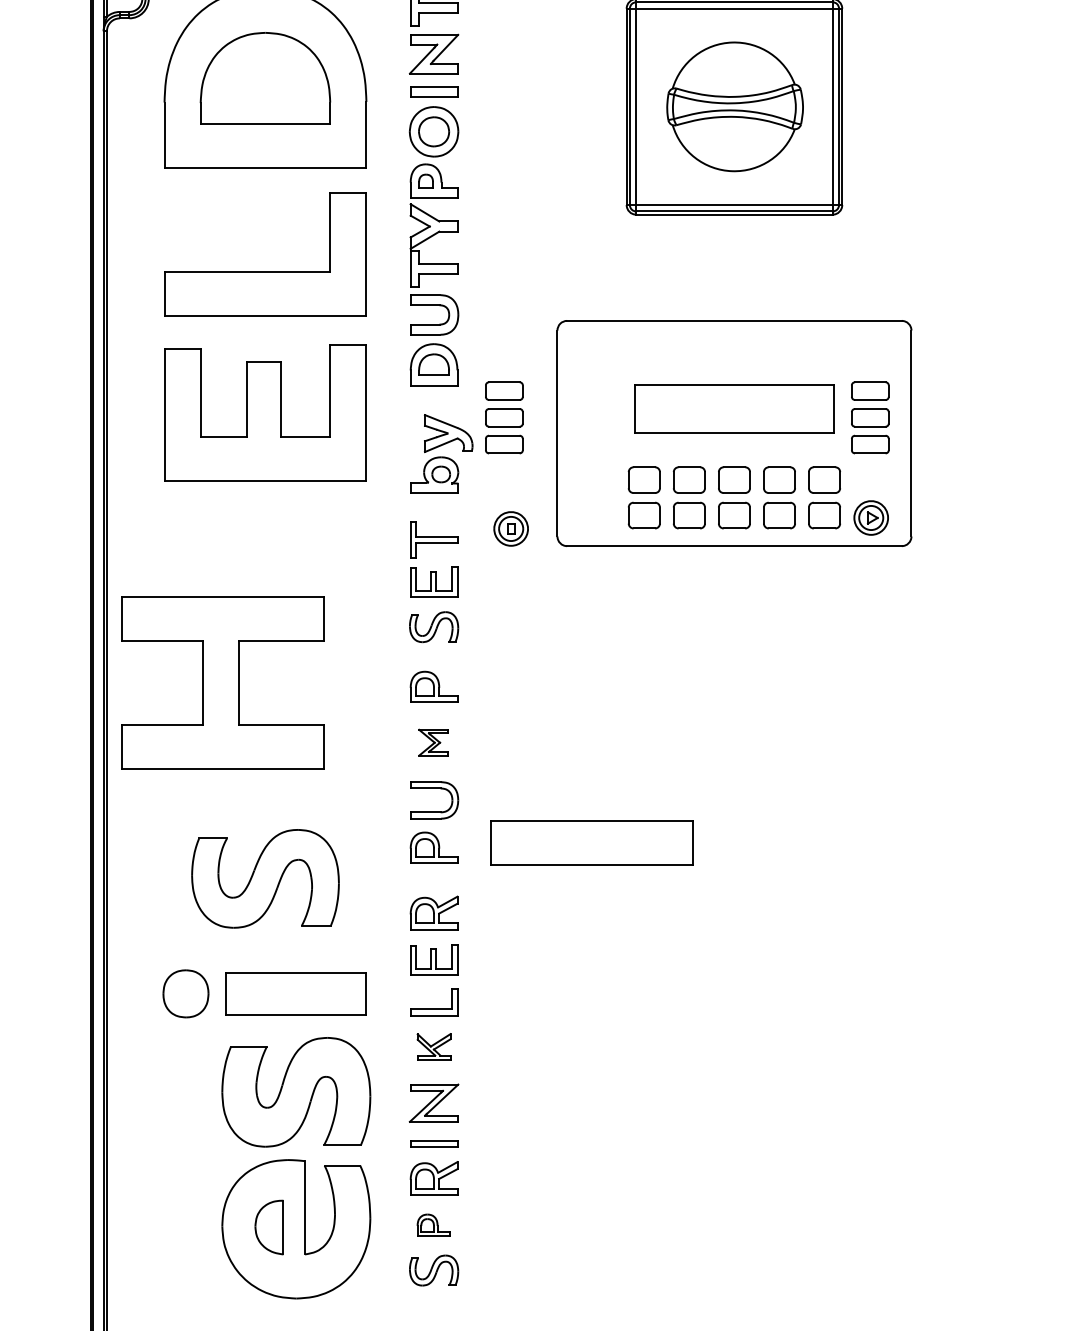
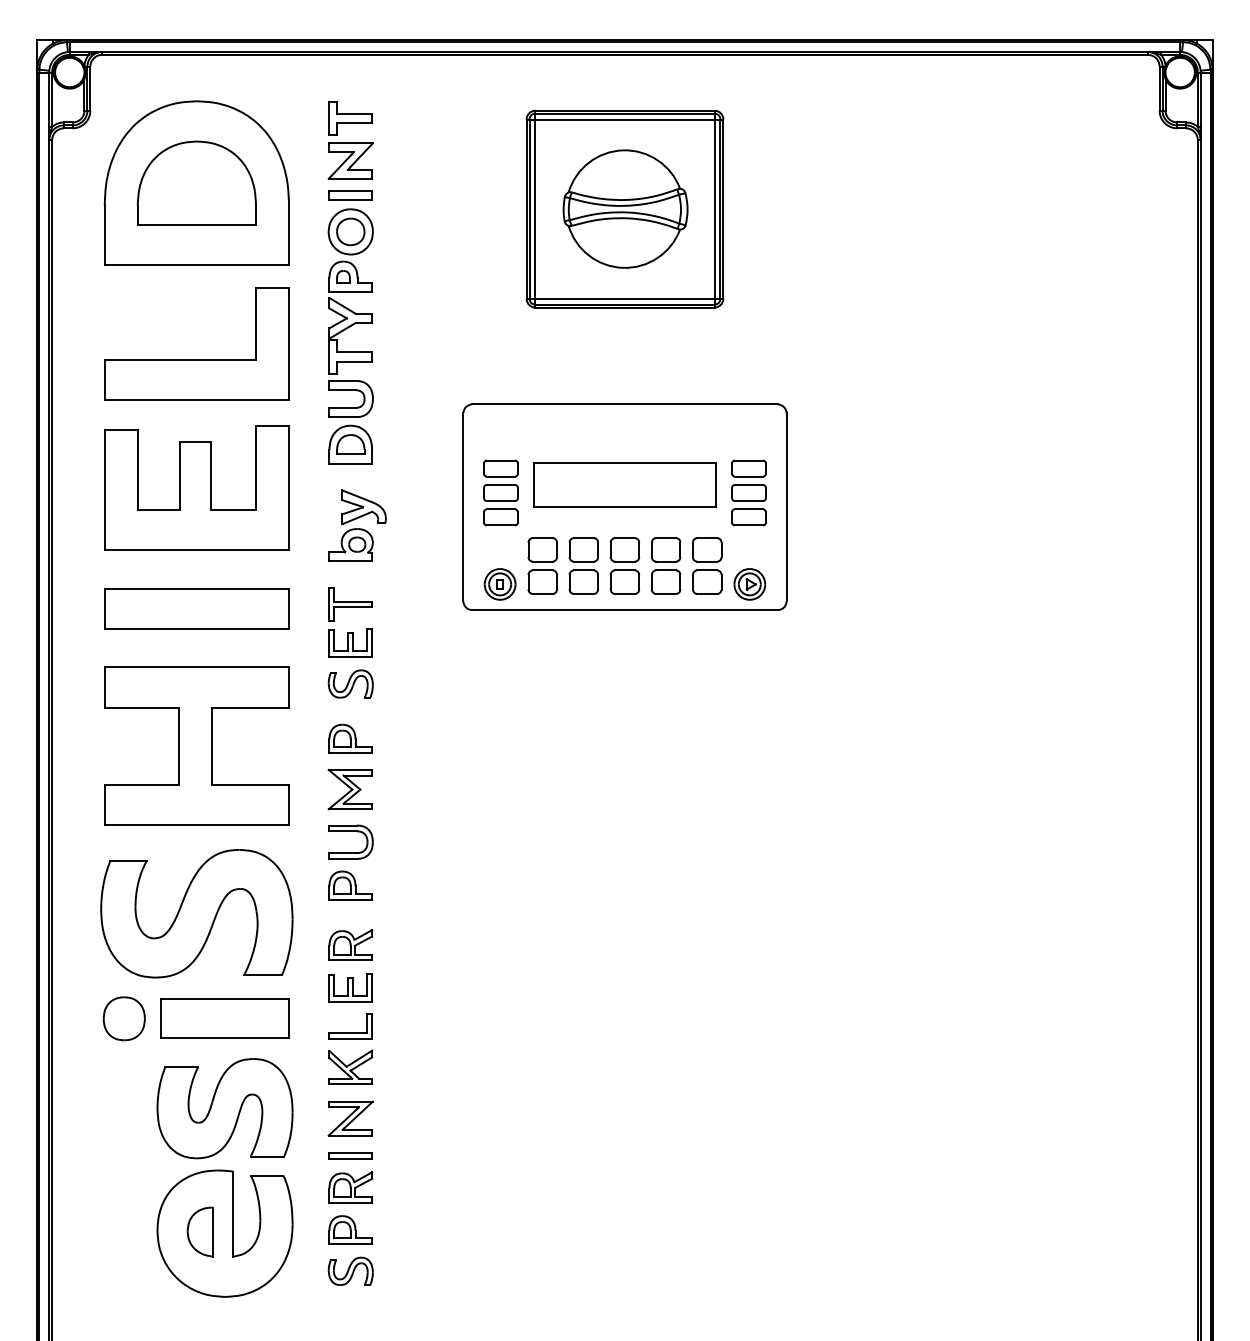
part: (503, 417) -> (500, 492), moved
part: (510, 529) -> (499, 584), moved
part: (222, 682) -> (196, 745), moved
part: (432, 742) -> (349, 789), size x1.67
part: (591, 842) -> (196, 608), moved
part: (265, 878) -> (196, 913), size x1.43
part: (433, 1046) -> (350, 1066), size x1.43
part: (433, 1224) -> (350, 1229), size x1.43

